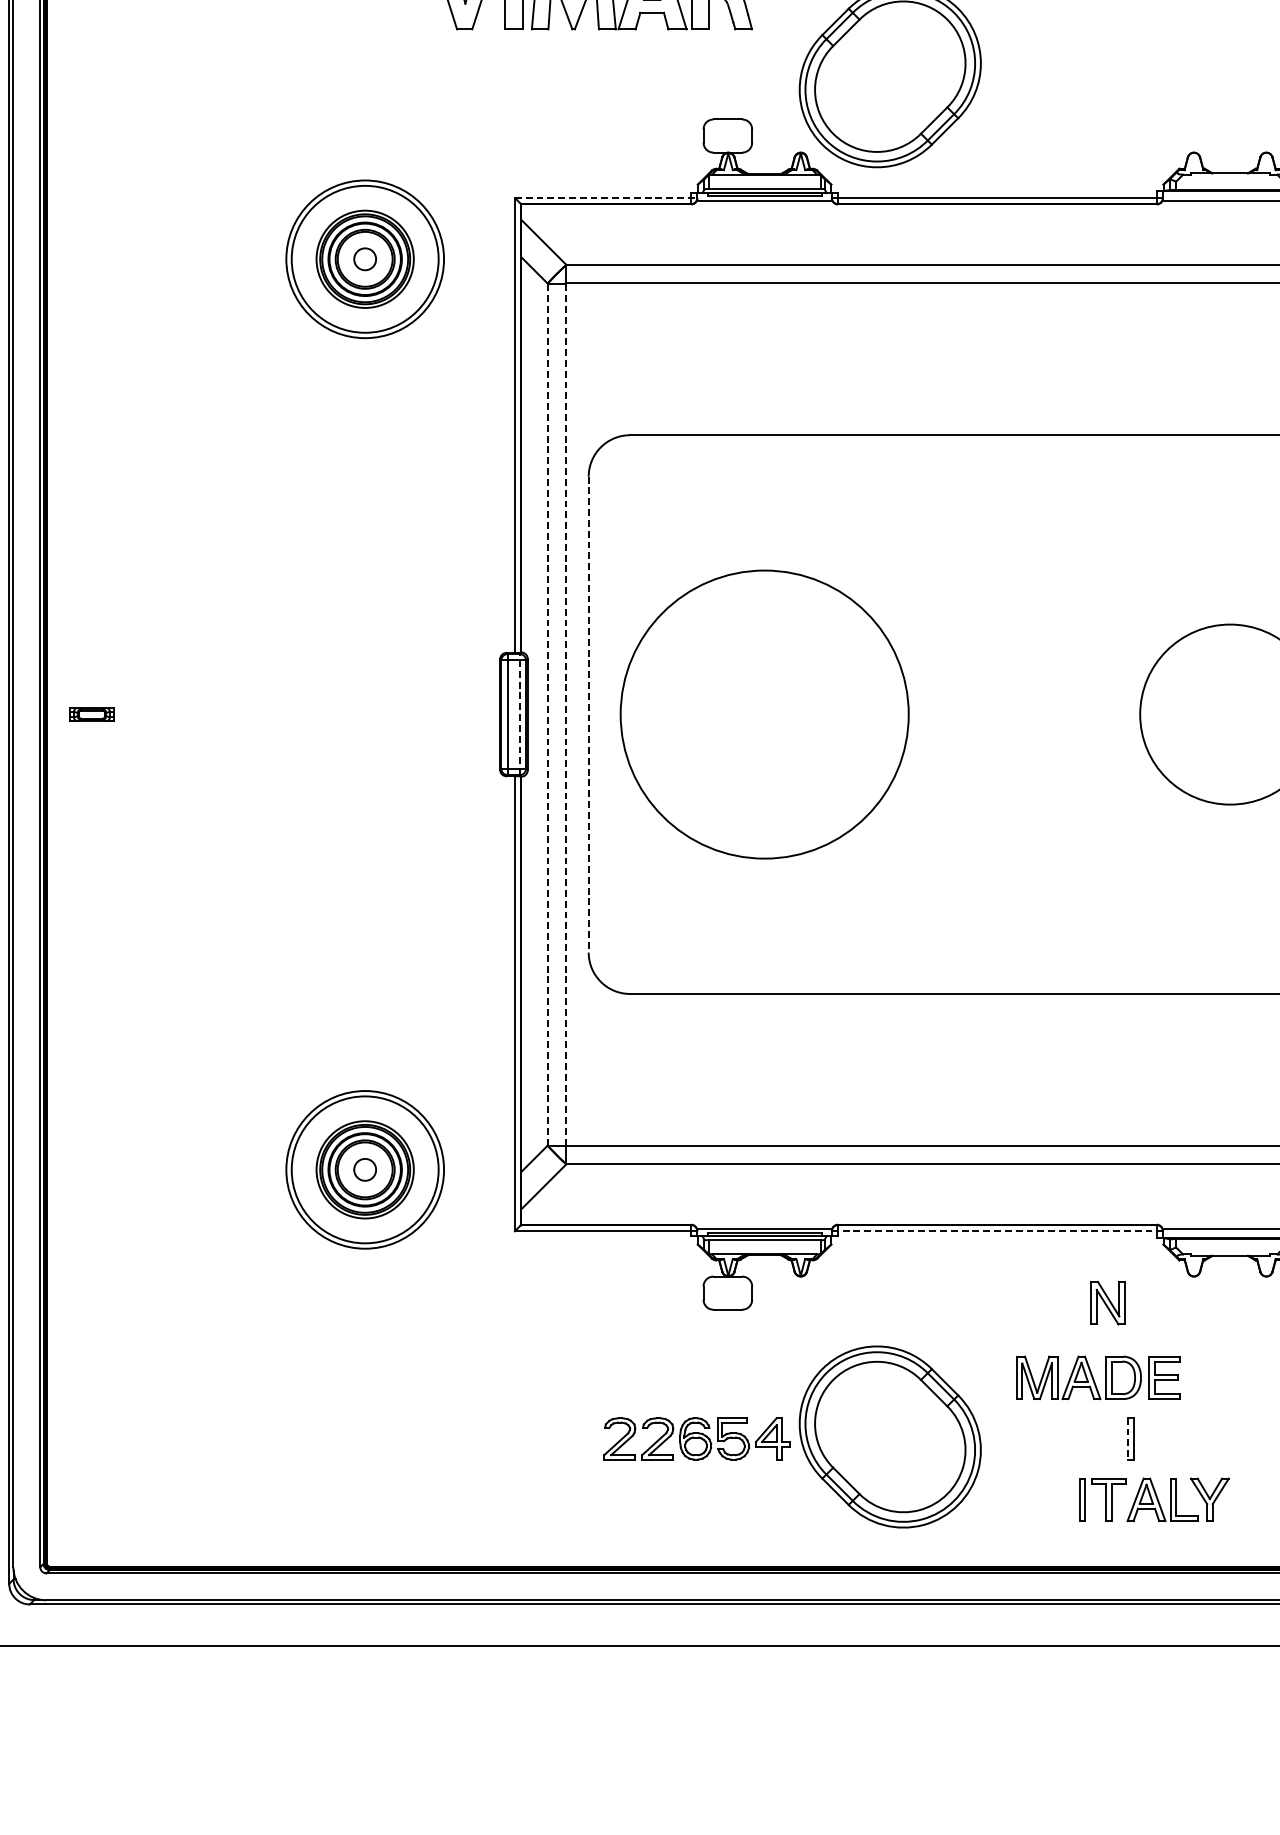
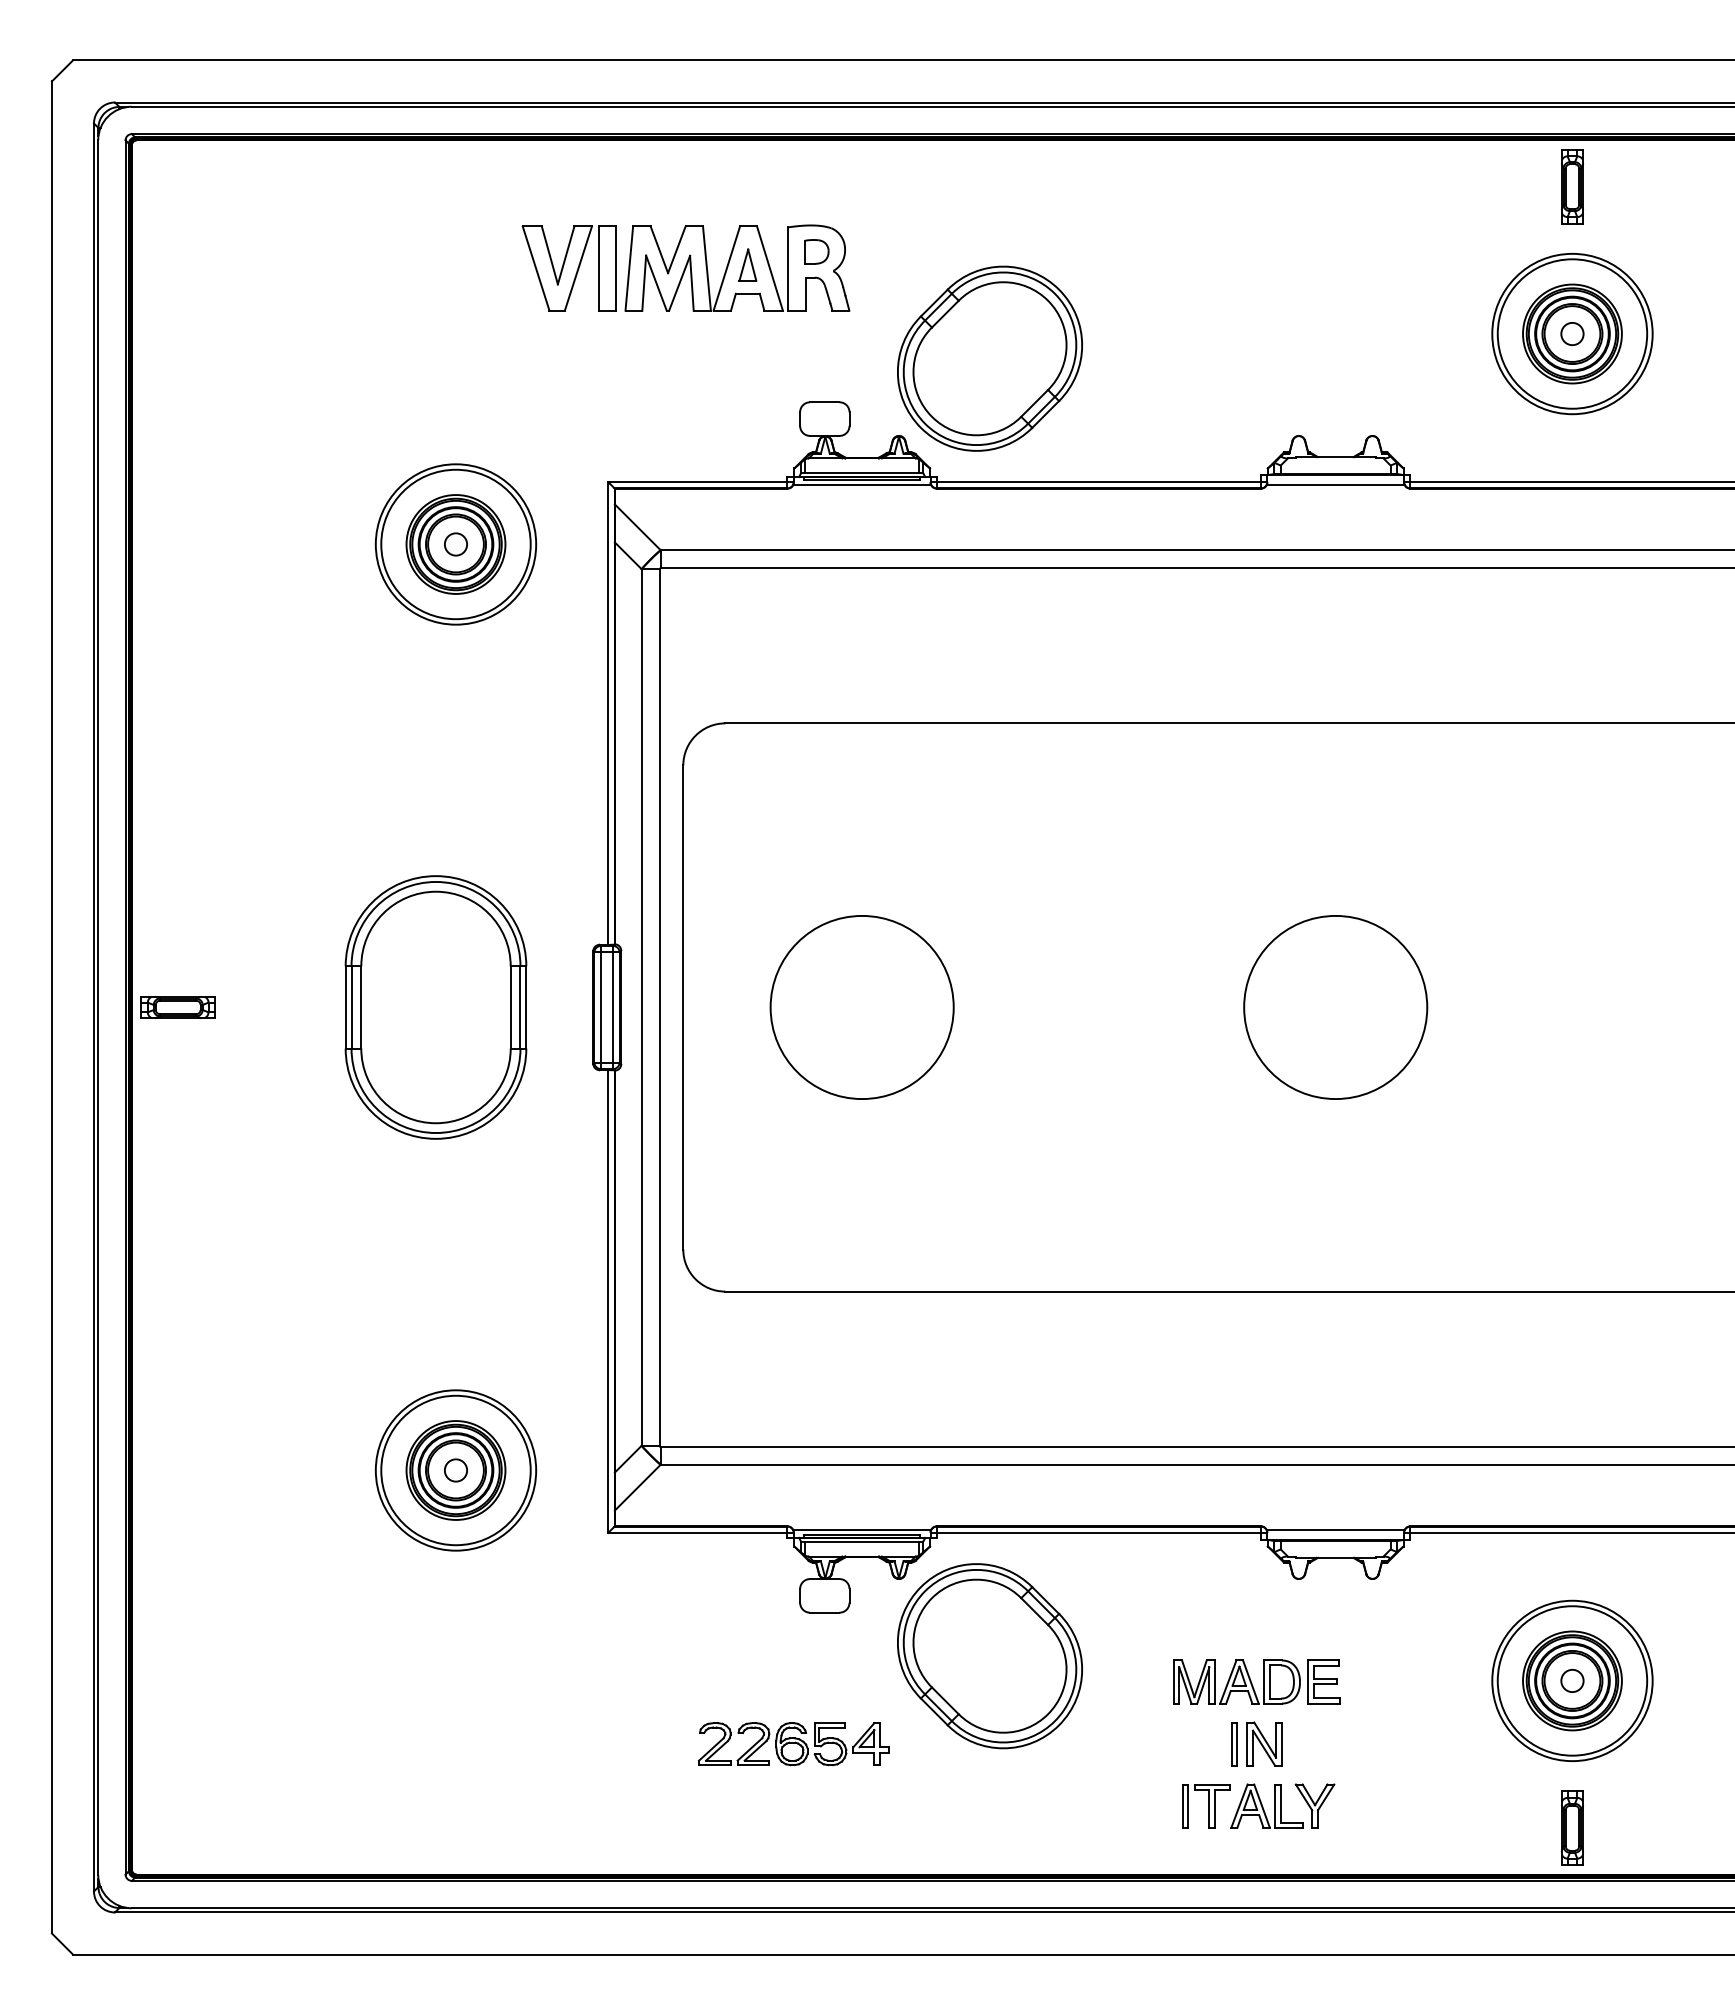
line: (605, 198) -> (700, 482), dashed -> solid
line: (520, 713) -> (613, 1006), dashed -> solid
part: (91, 714) -> (177, 1007), size x1.67
part: (345, 714) -> (435, 1007), added
line: (547, 714) -> (641, 1007), dashed -> solid
line: (565, 714) -> (659, 1007), dashed -> solid
circle: (763, 714) -> (861, 1007), size x0.62
line: (588, 715) -> (683, 1008), dashed -> solid
line: (997, 1230) -> (1099, 1532), dashed -> solid
part: (1108, 1302) -> (1264, 1743), moved
part: (1098, 1377) -> (1256, 1681), moved
part: (889, 1437) -> (989, 1656), moved
line: (1127, 1439) -> (1231, 1744), dashed -> solid

